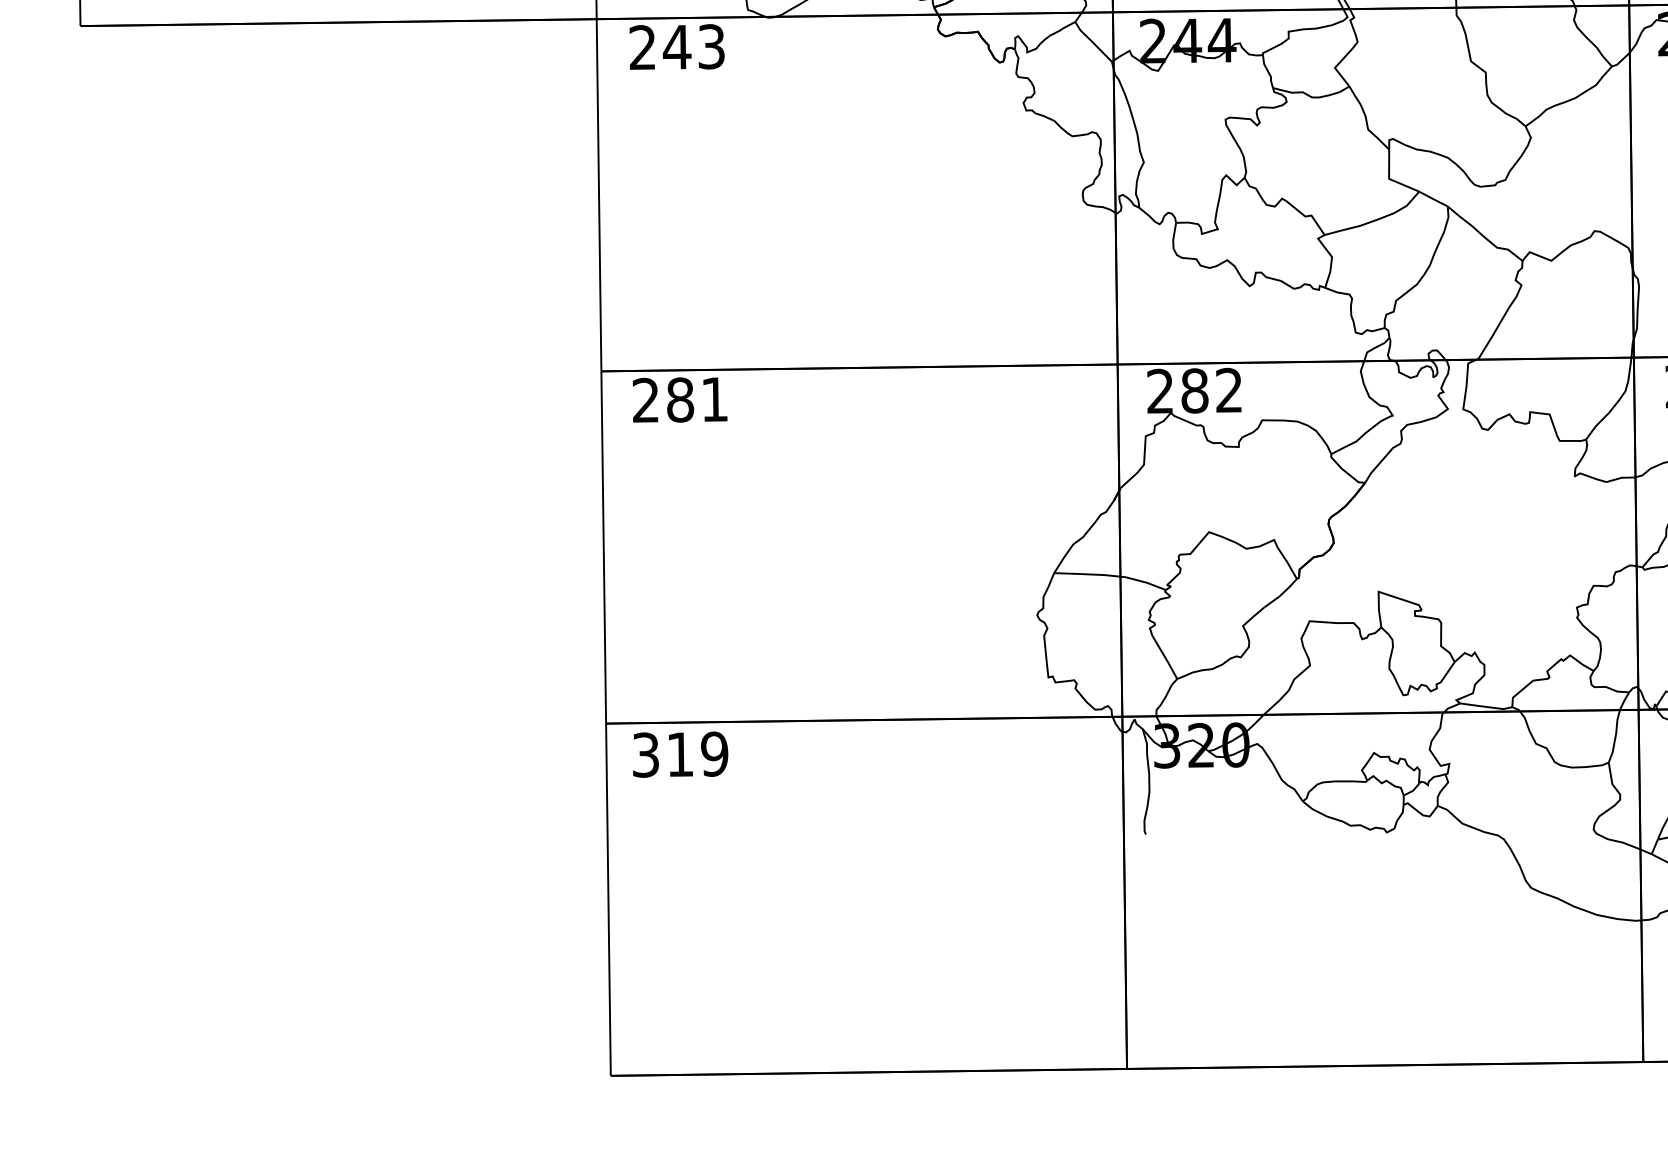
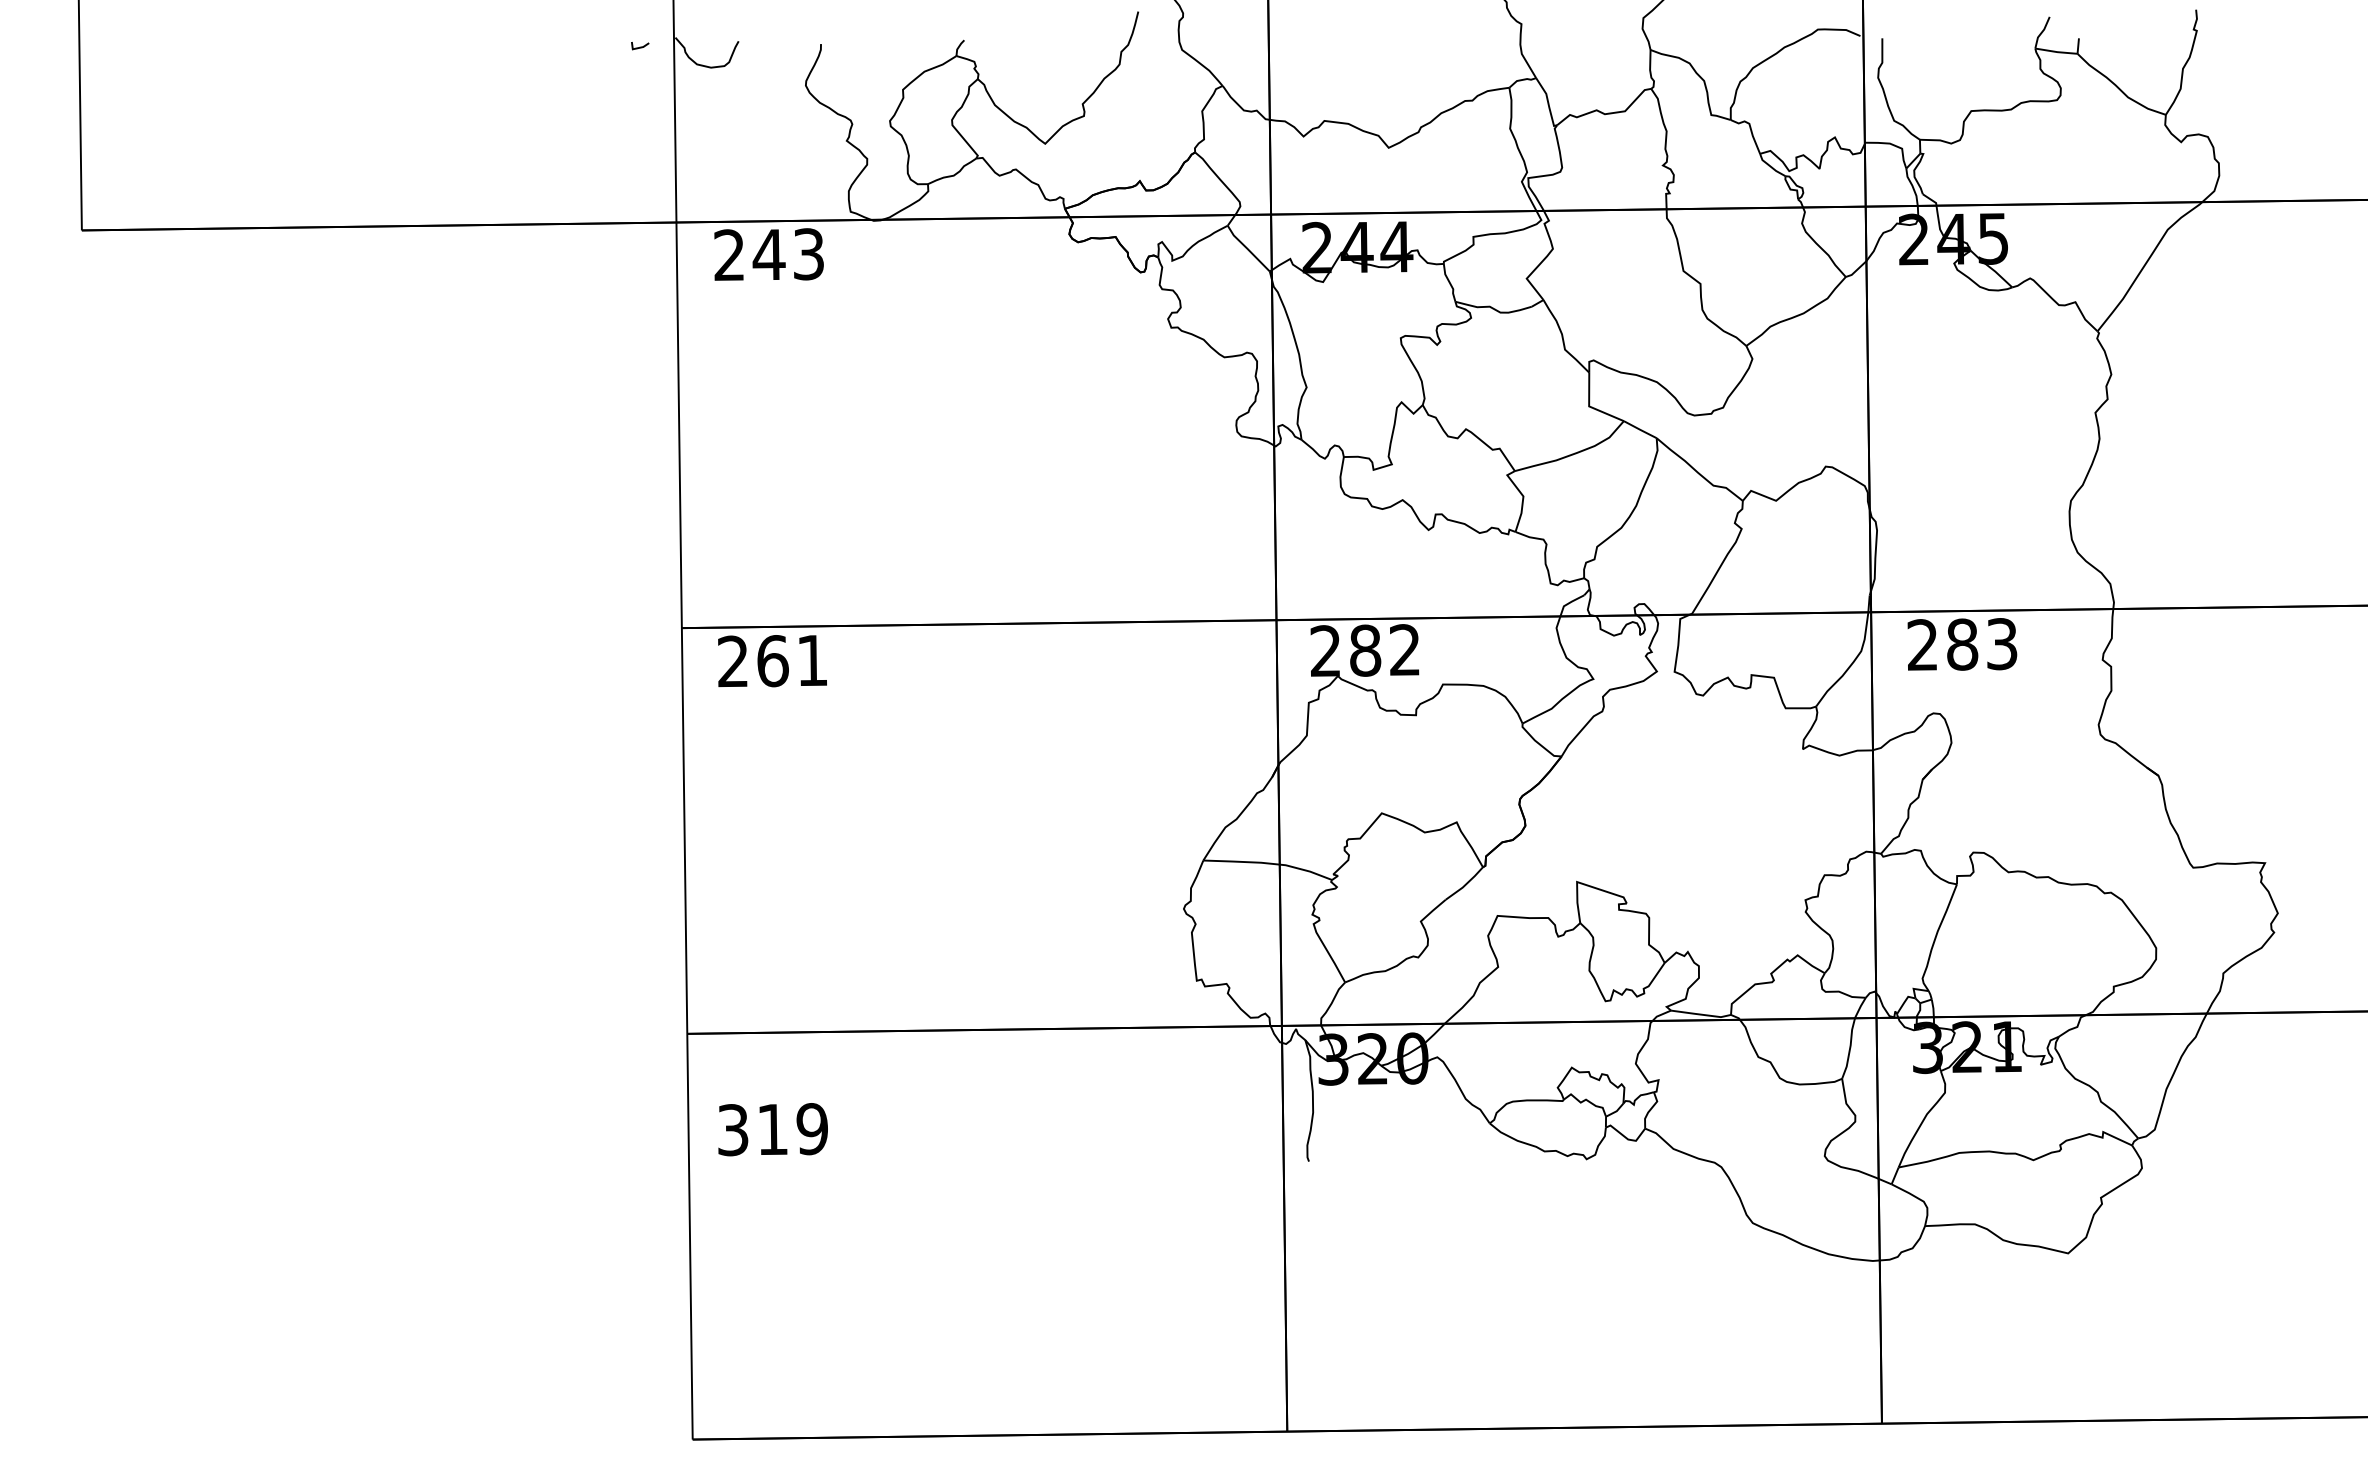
text: (680, 400) -> (772, 661), 281 -> 261
text: (680, 754) -> (772, 1129), moved

